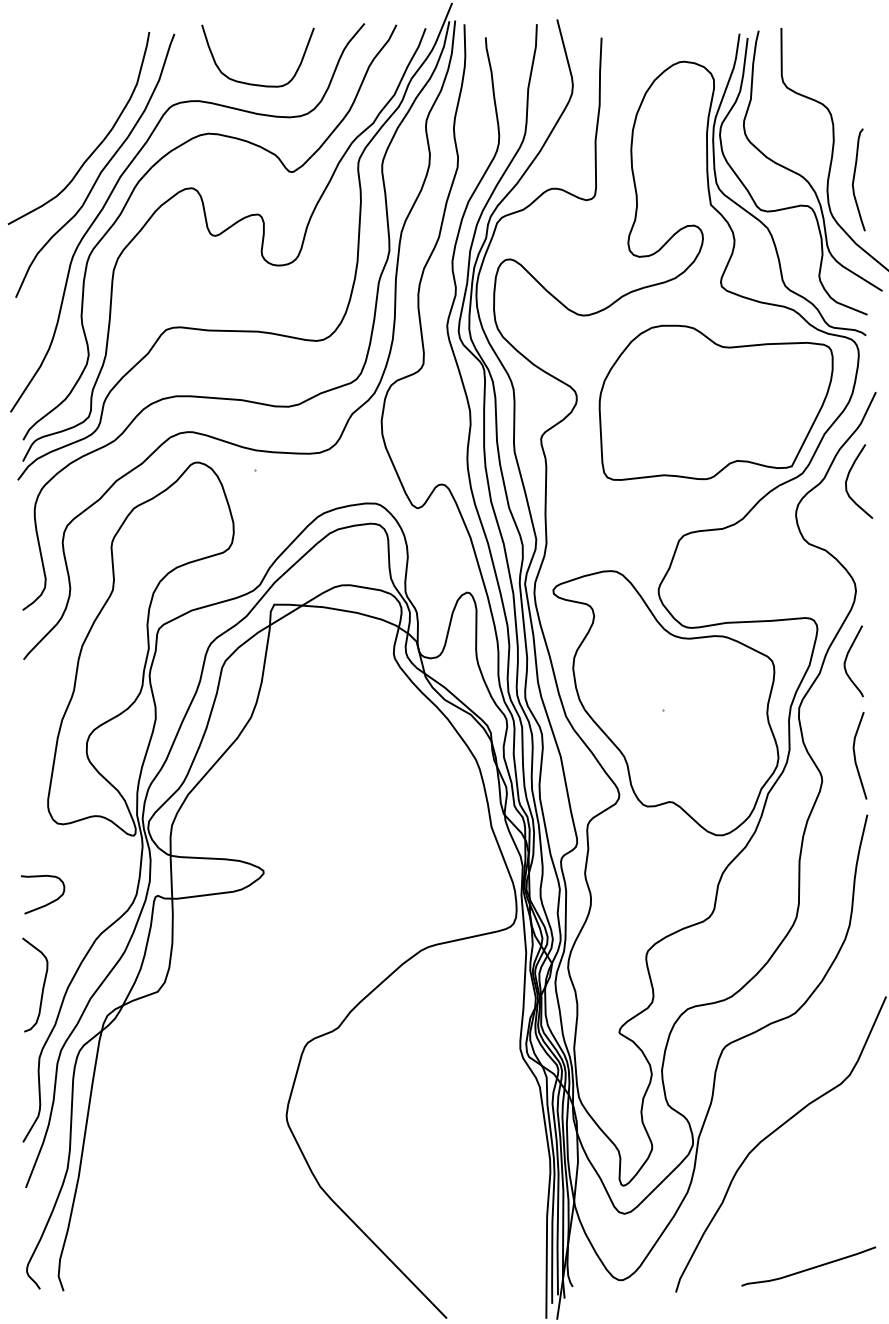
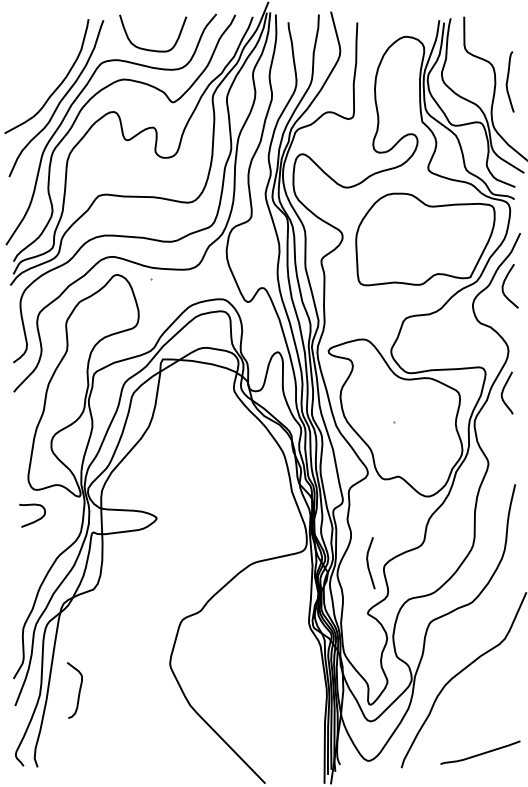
curve: (855, 179) -> (508, 81), moved
line: (855, 756) -> (368, 563), moved
curve: (46, 902) -> (34, 520), moved
curve: (41, 986) -> (78, 691), moved

